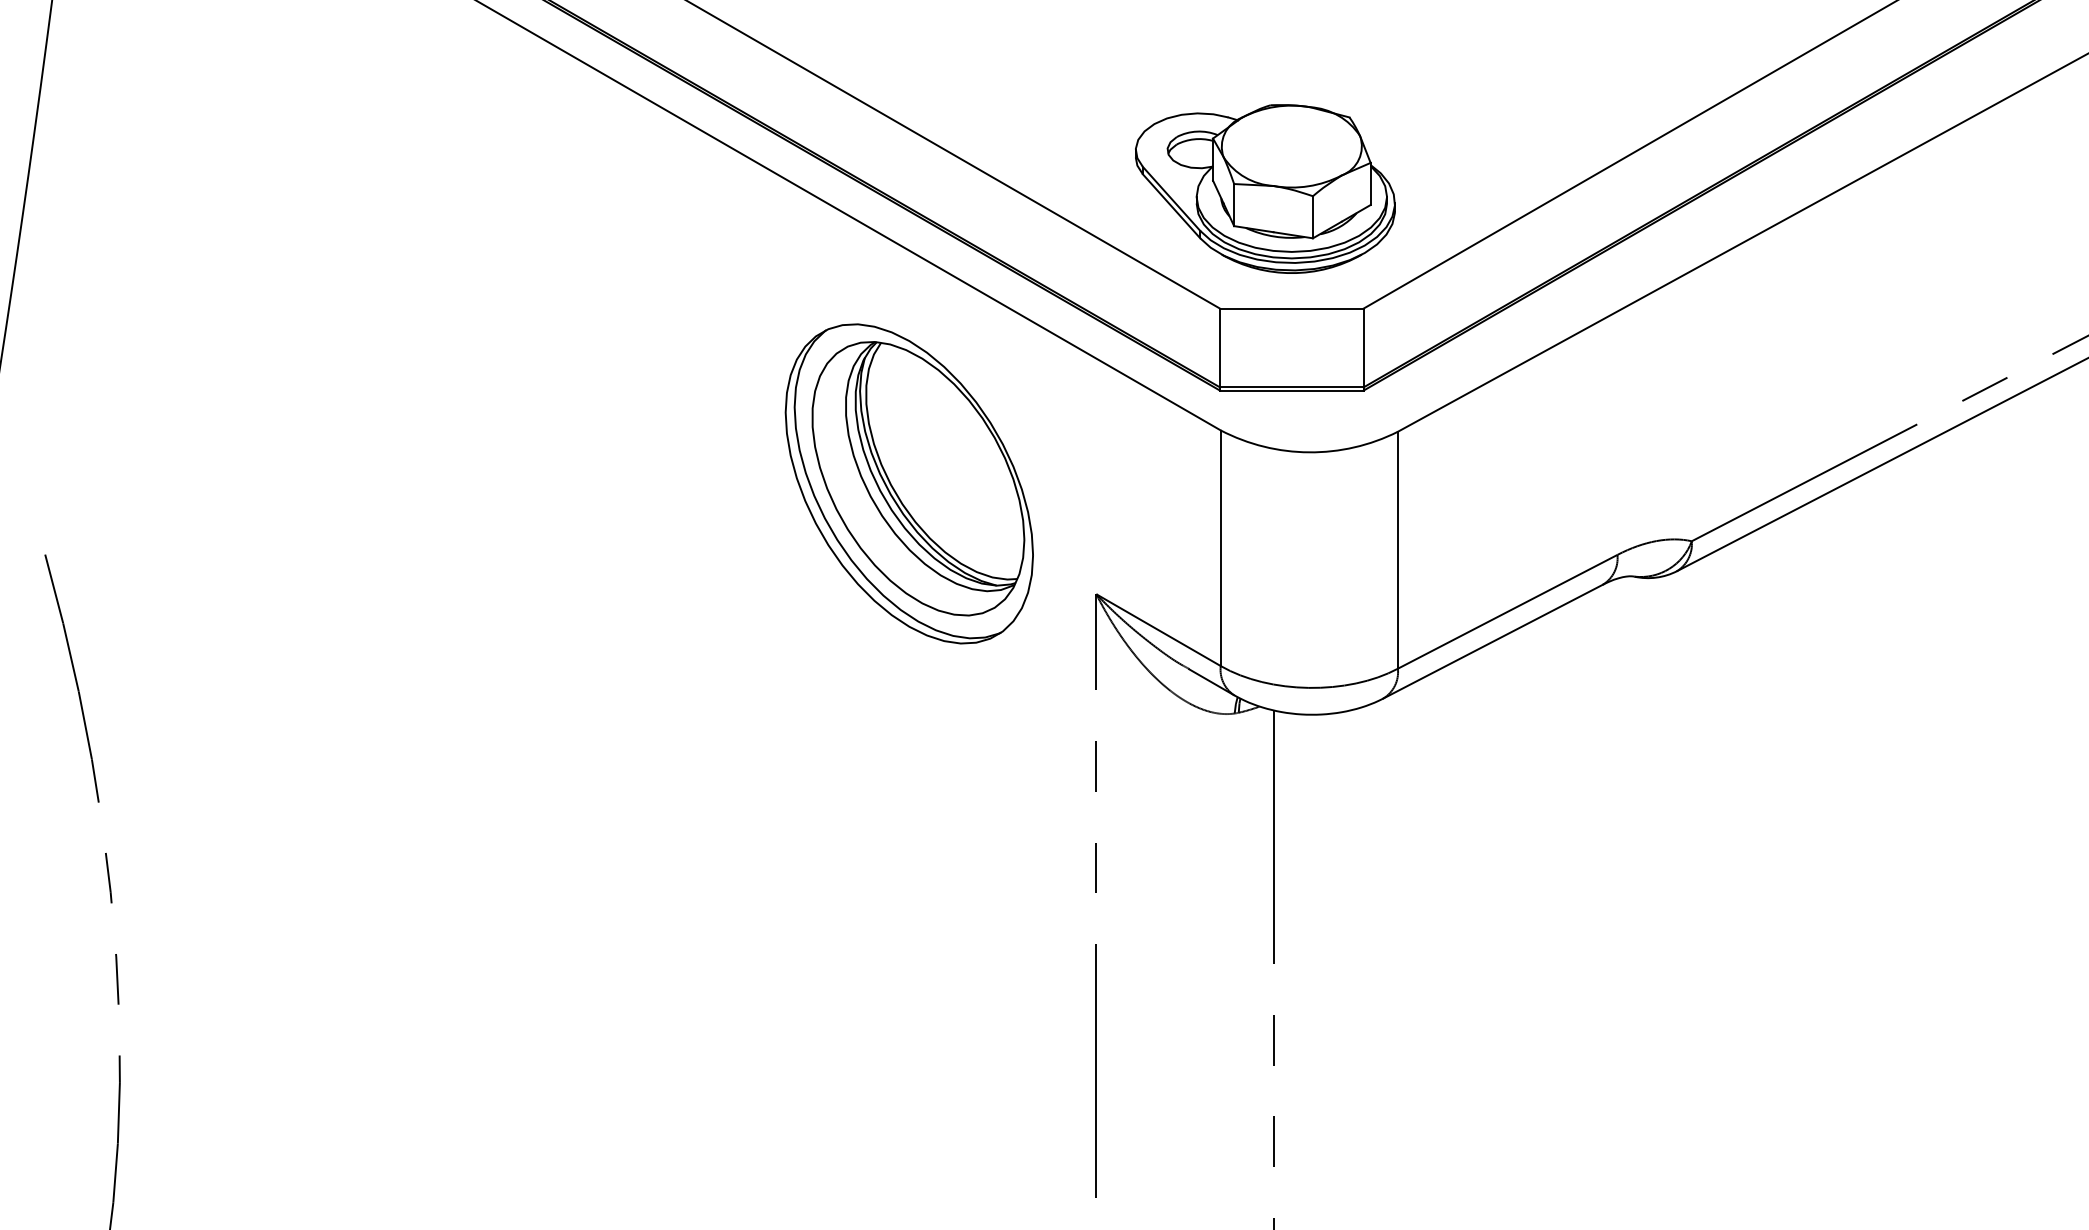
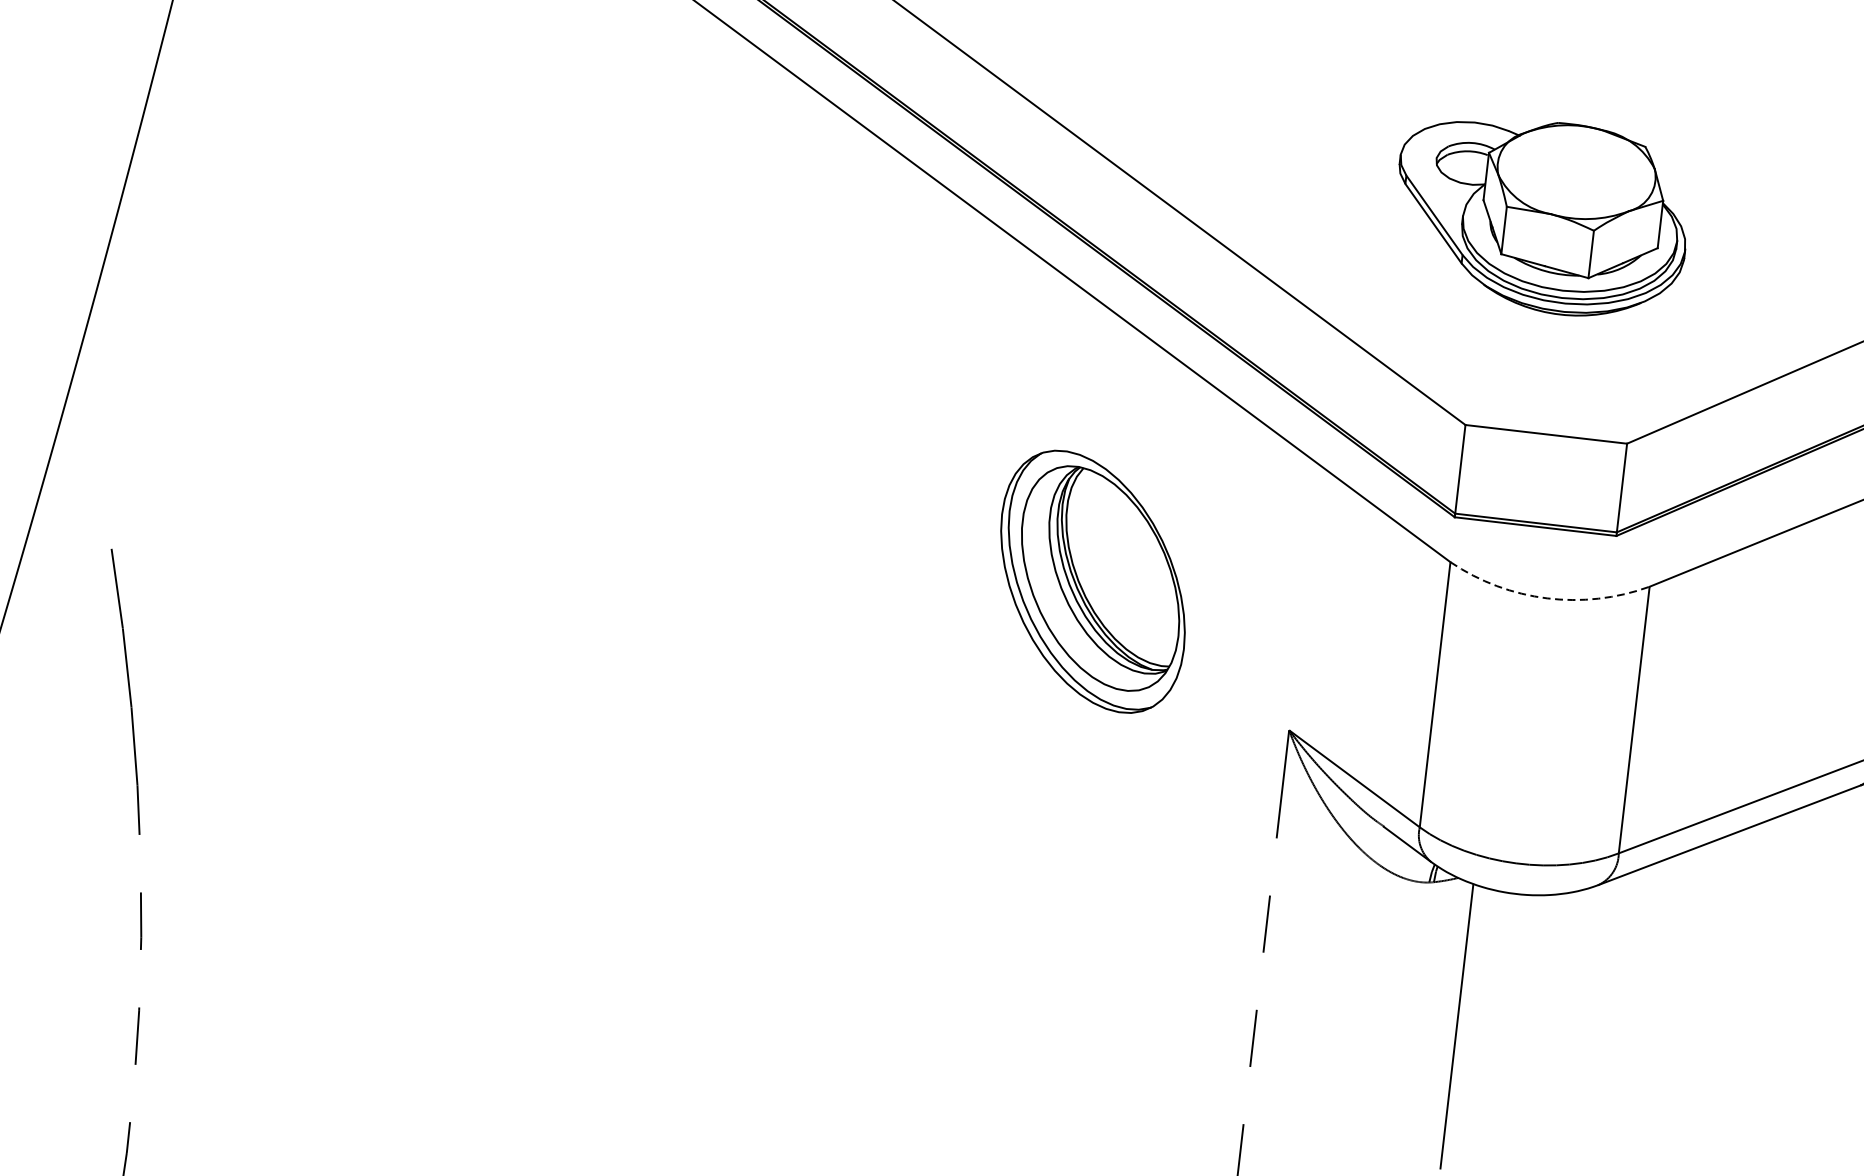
part: (1265, 188) -> (1541, 215), moved
arc: (1309, 452) -> (1547, 598), solid -> dashed
part: (908, 483) -> (1092, 581), size x0.7

